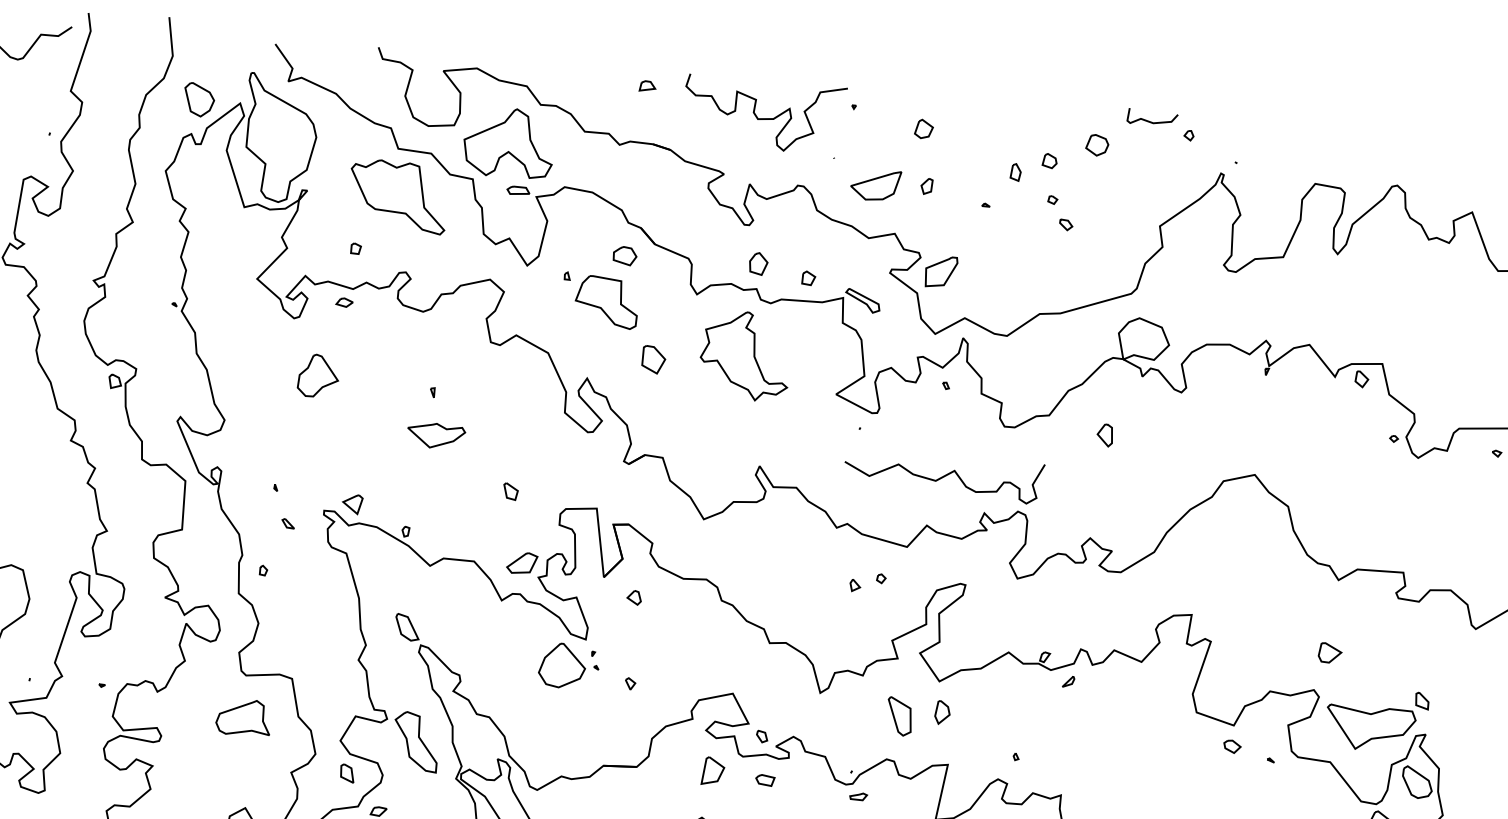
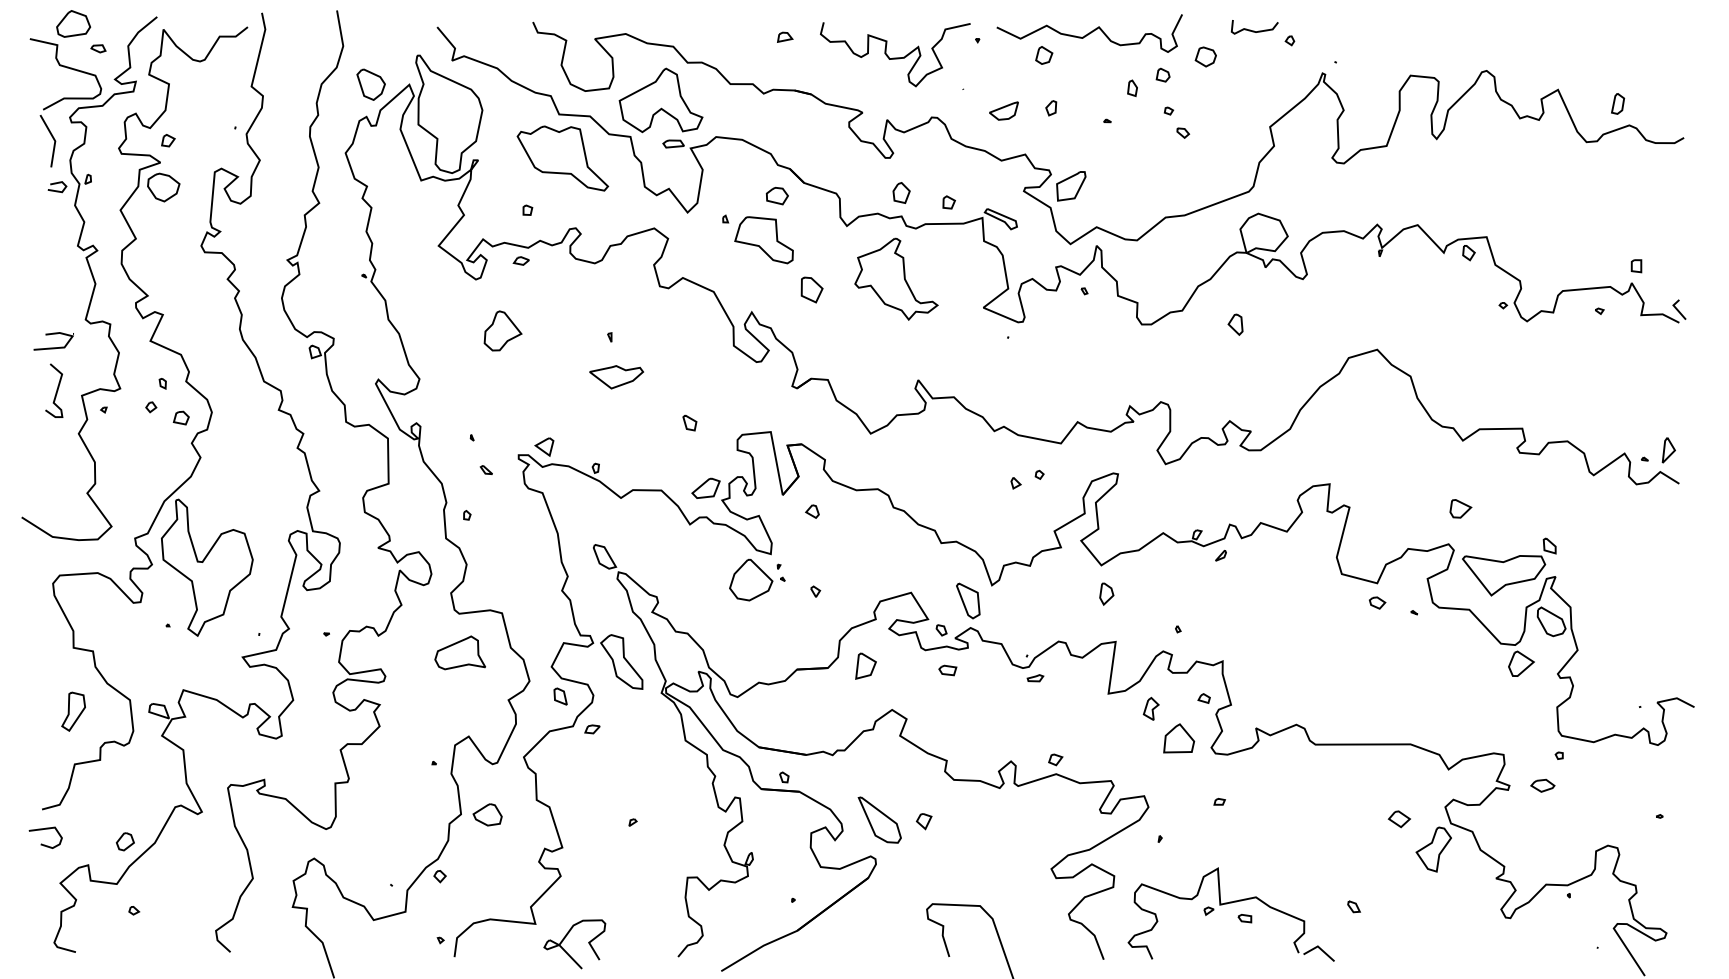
part: (875, 184) -> (1003, 110), size x0.62
curve: (943, 476) -> (1089, 33), moved
part: (899, 716) -> (968, 600), moved
part: (712, 770) -> (865, 665), moved

